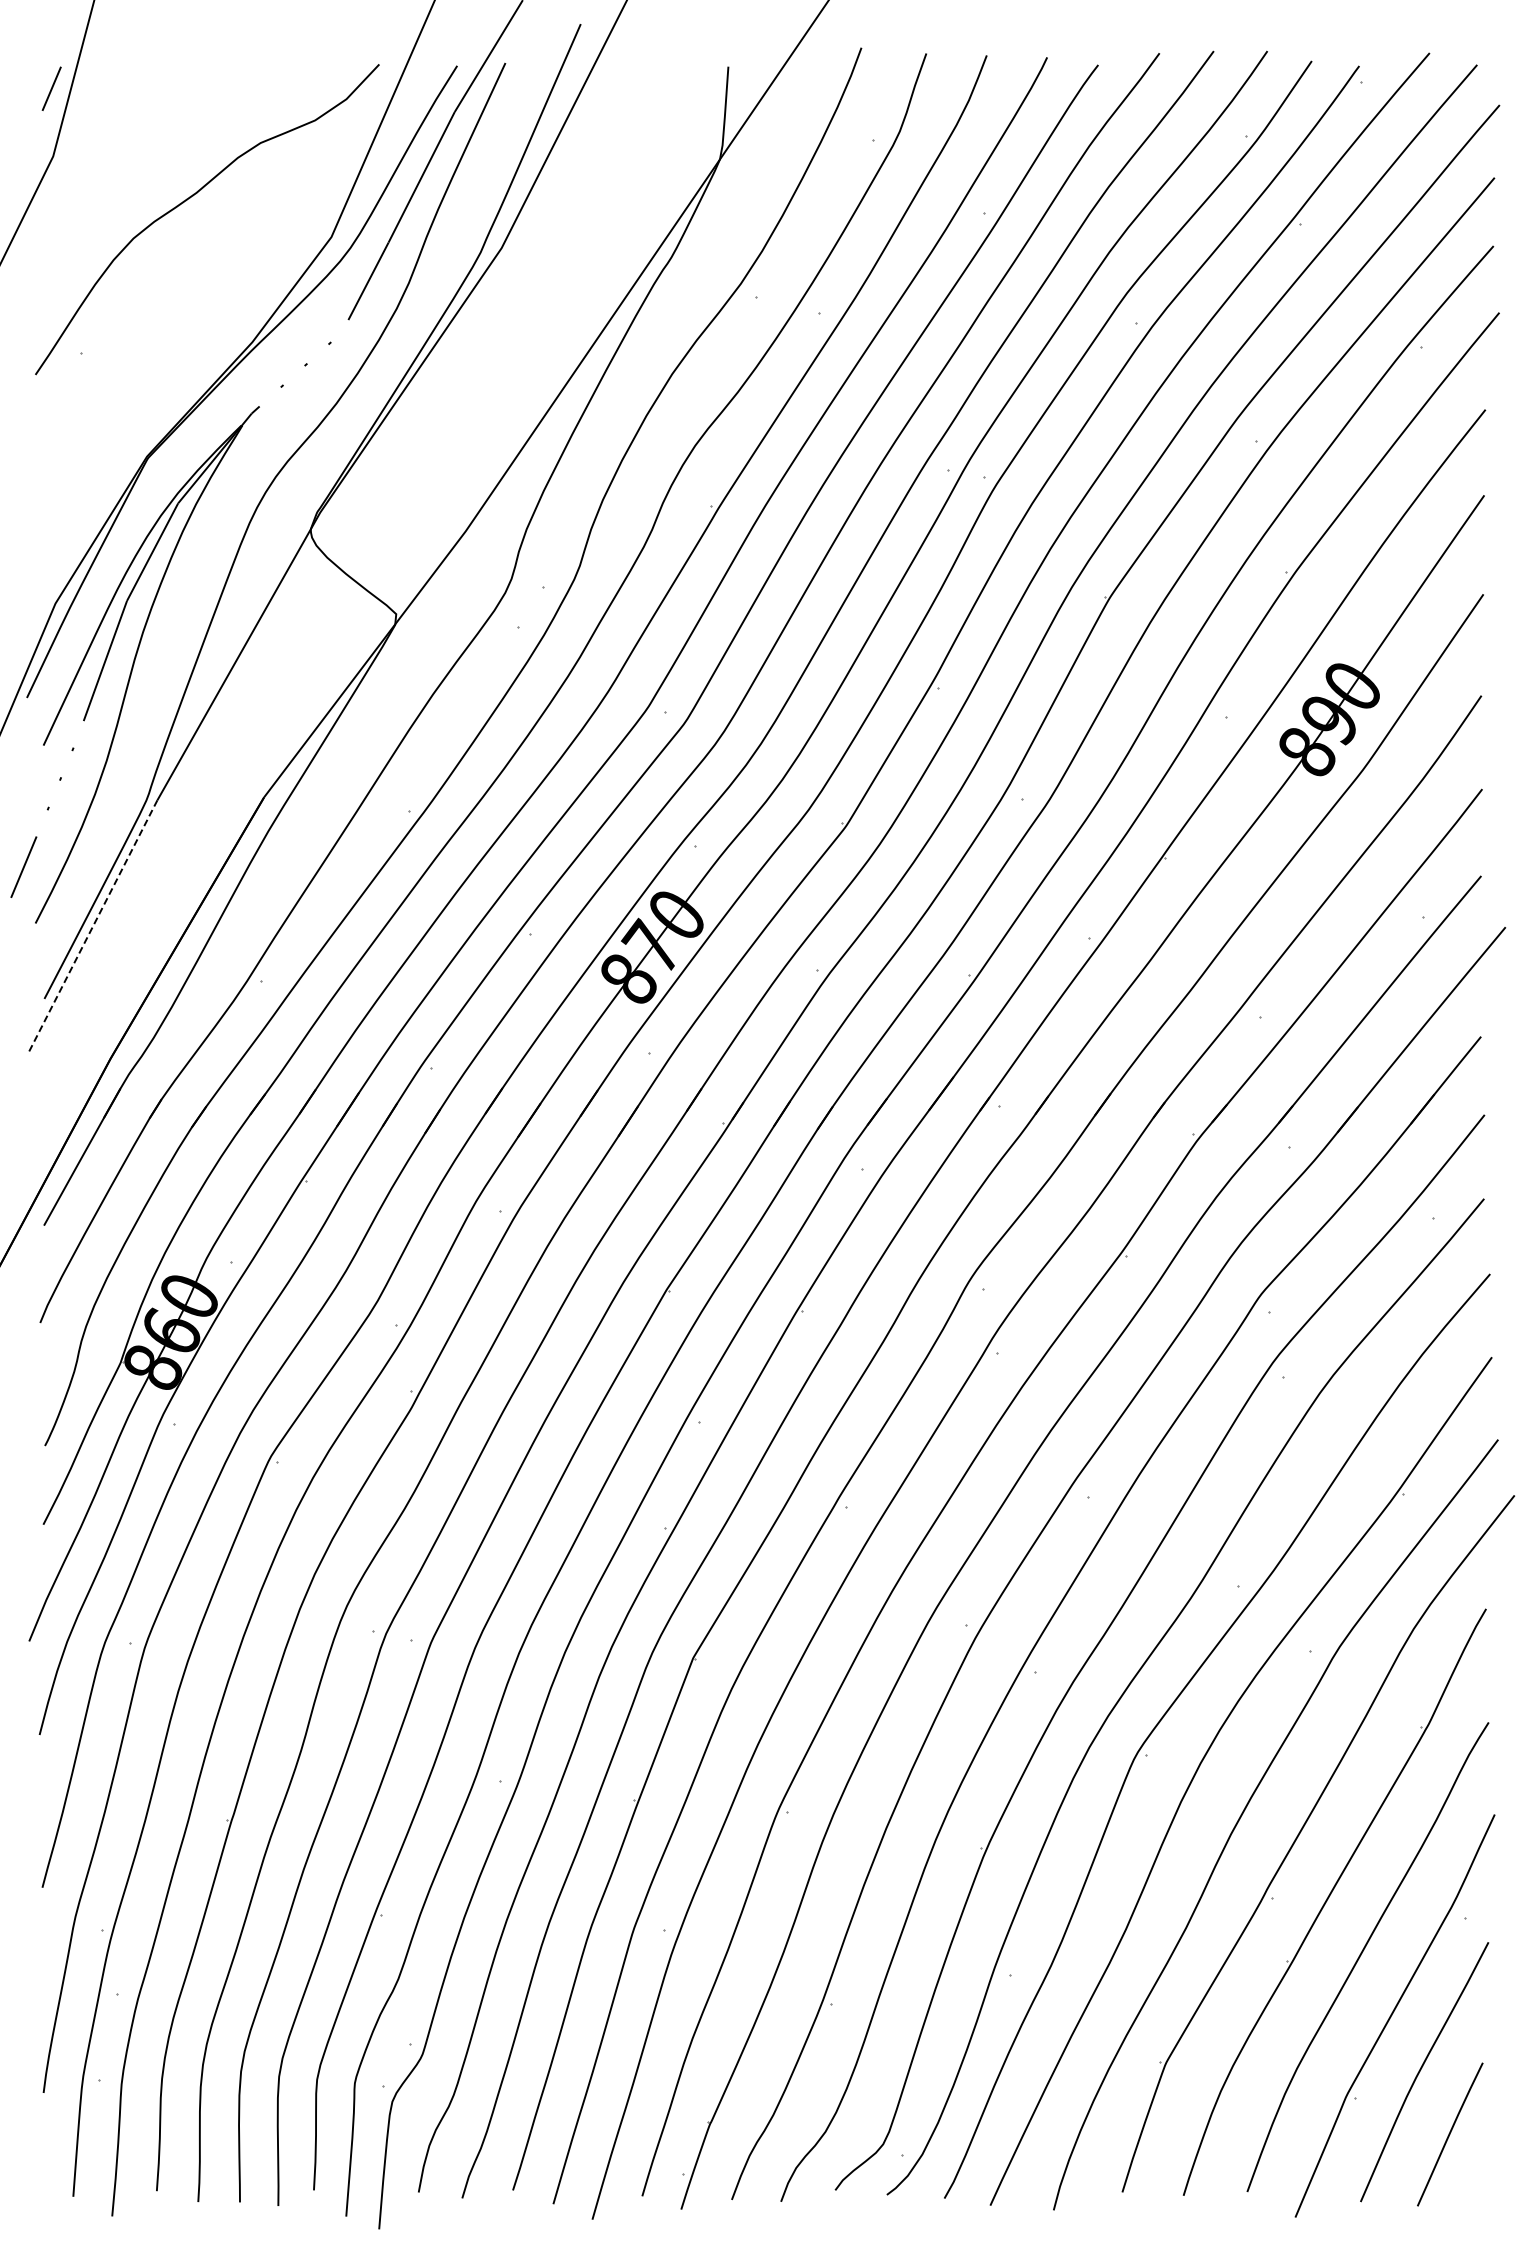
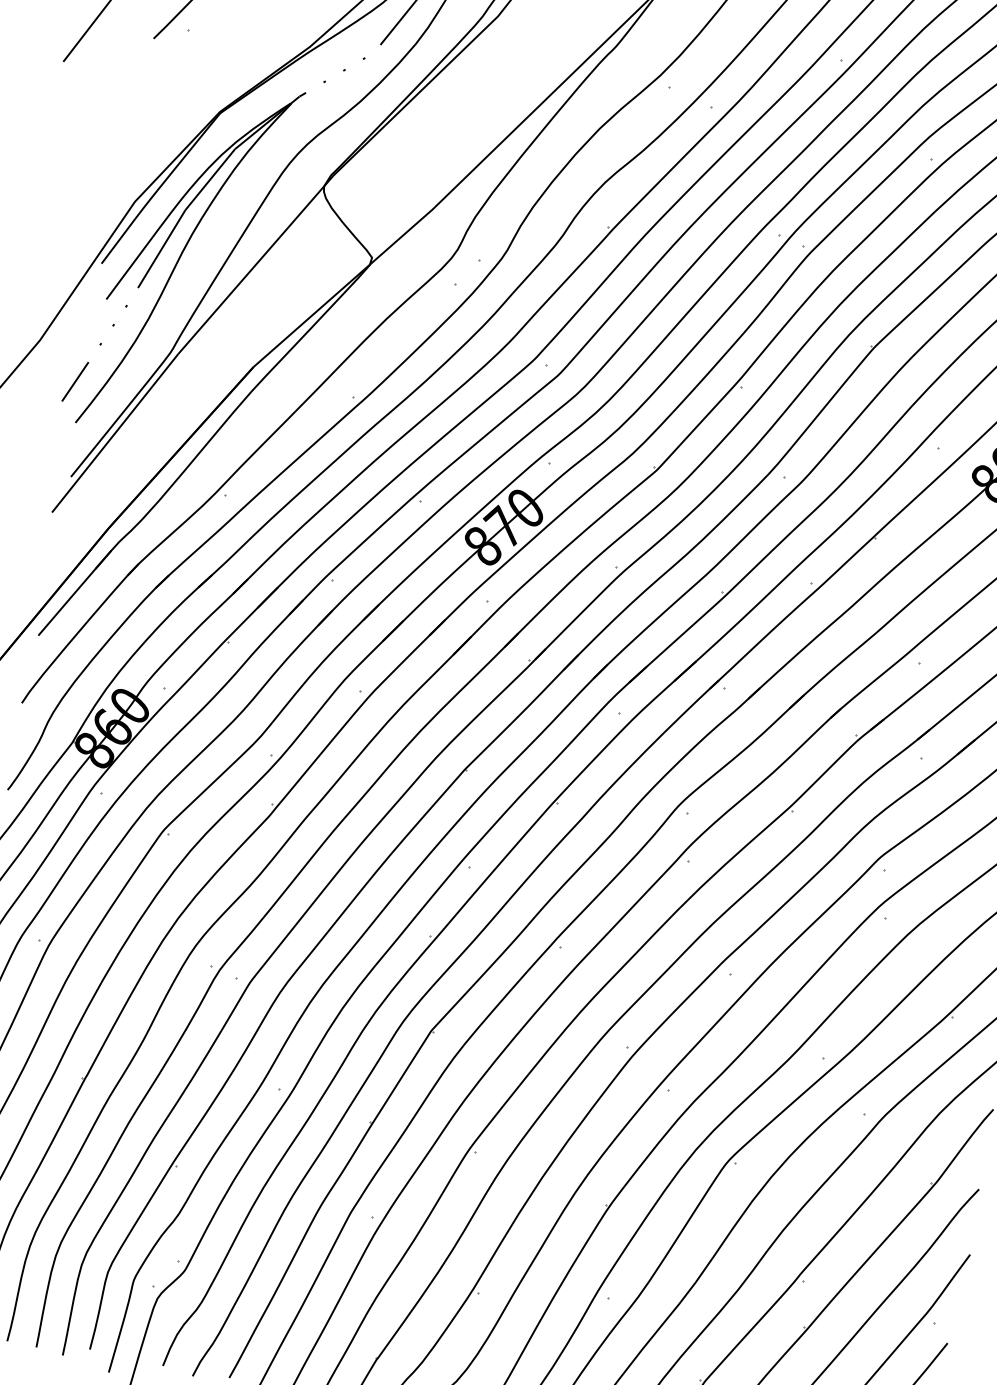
line: (92, 926) -> (114, 433), dashed -> solid

